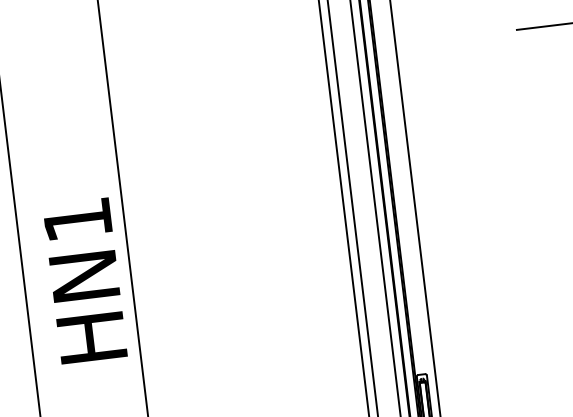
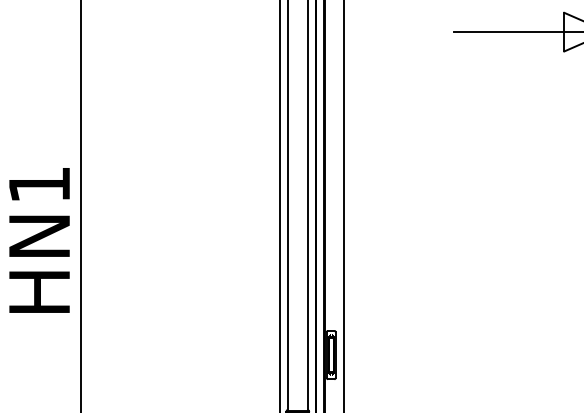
text: (85, 281) -> (39, 240), moved

